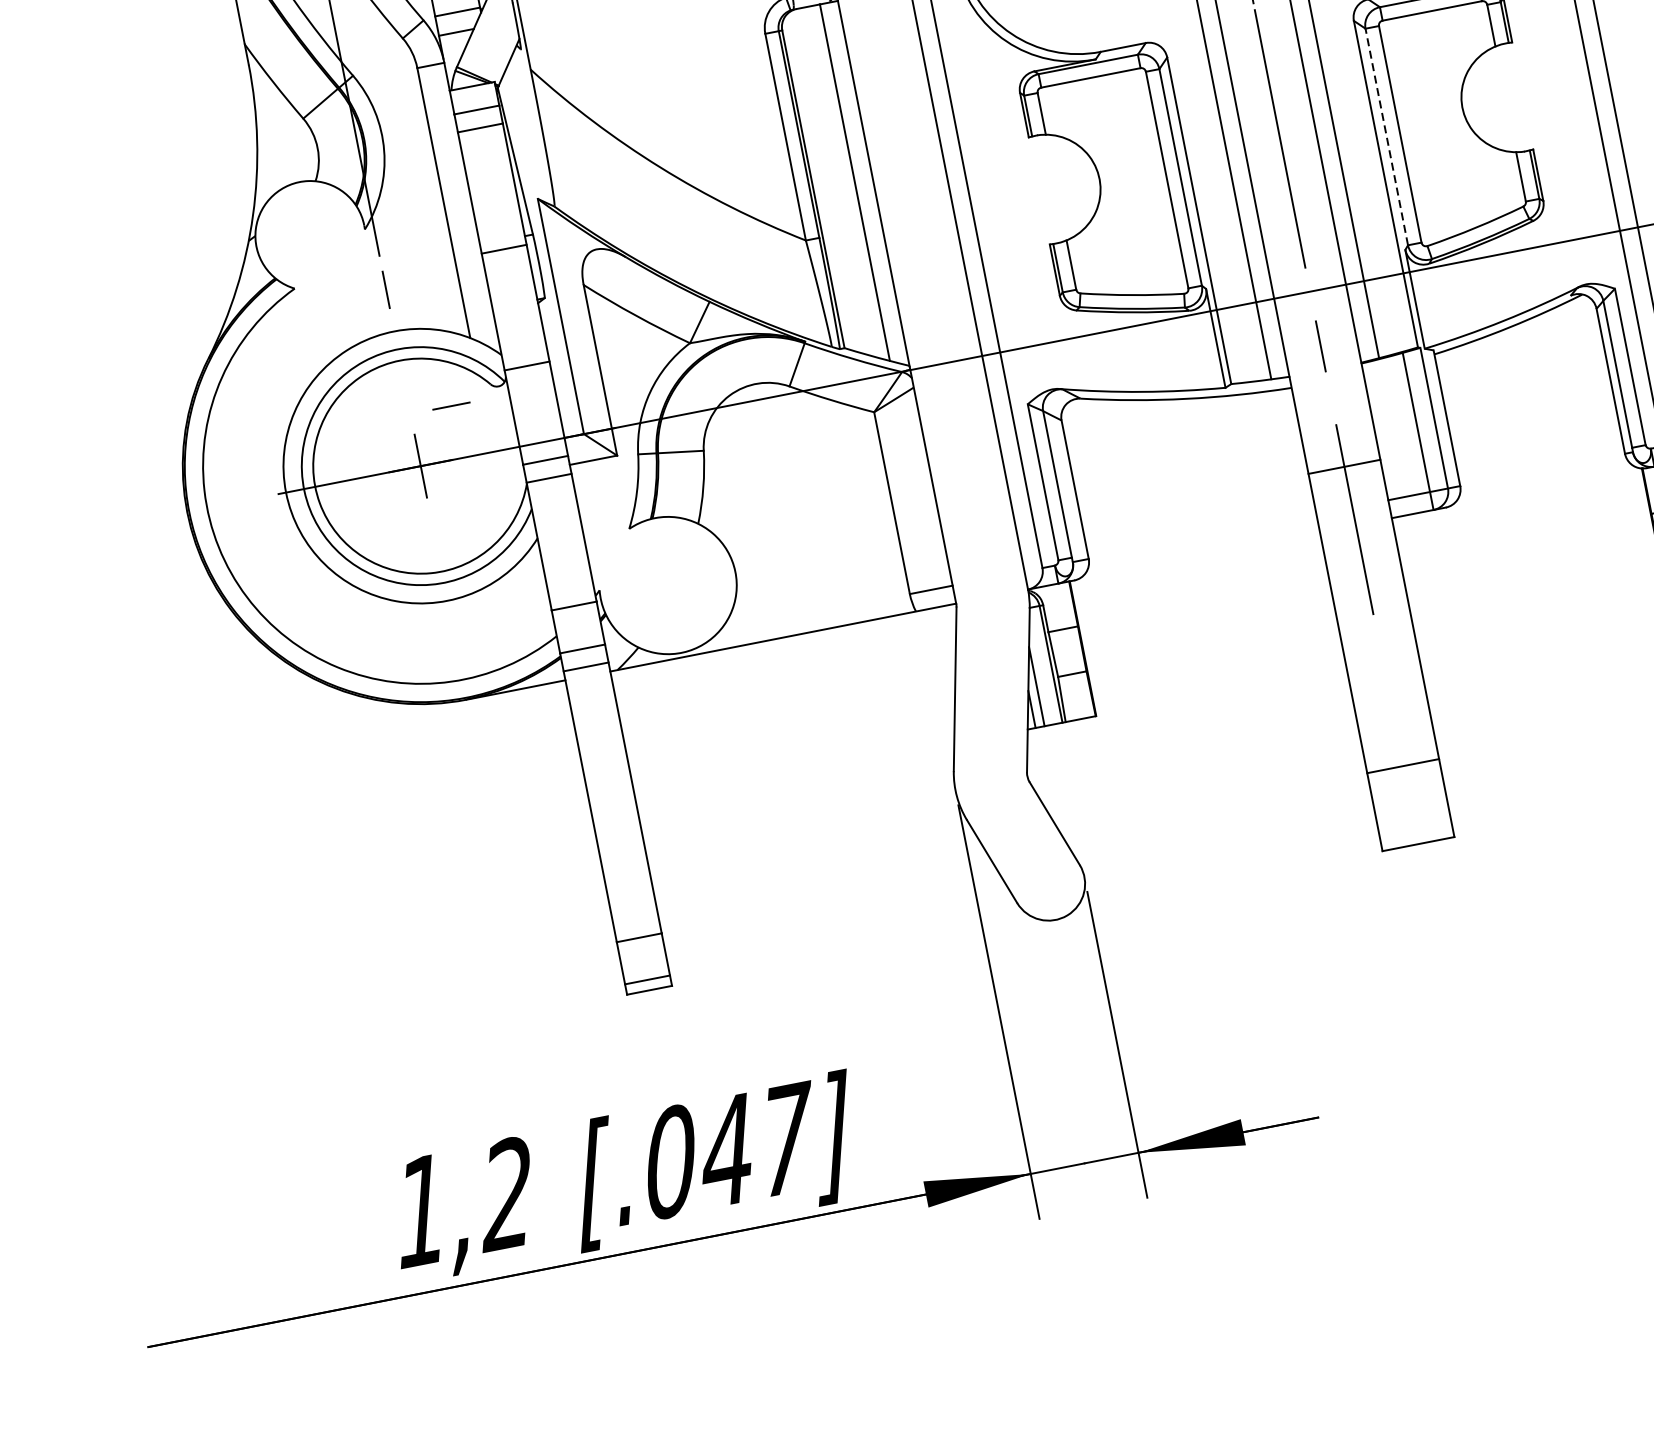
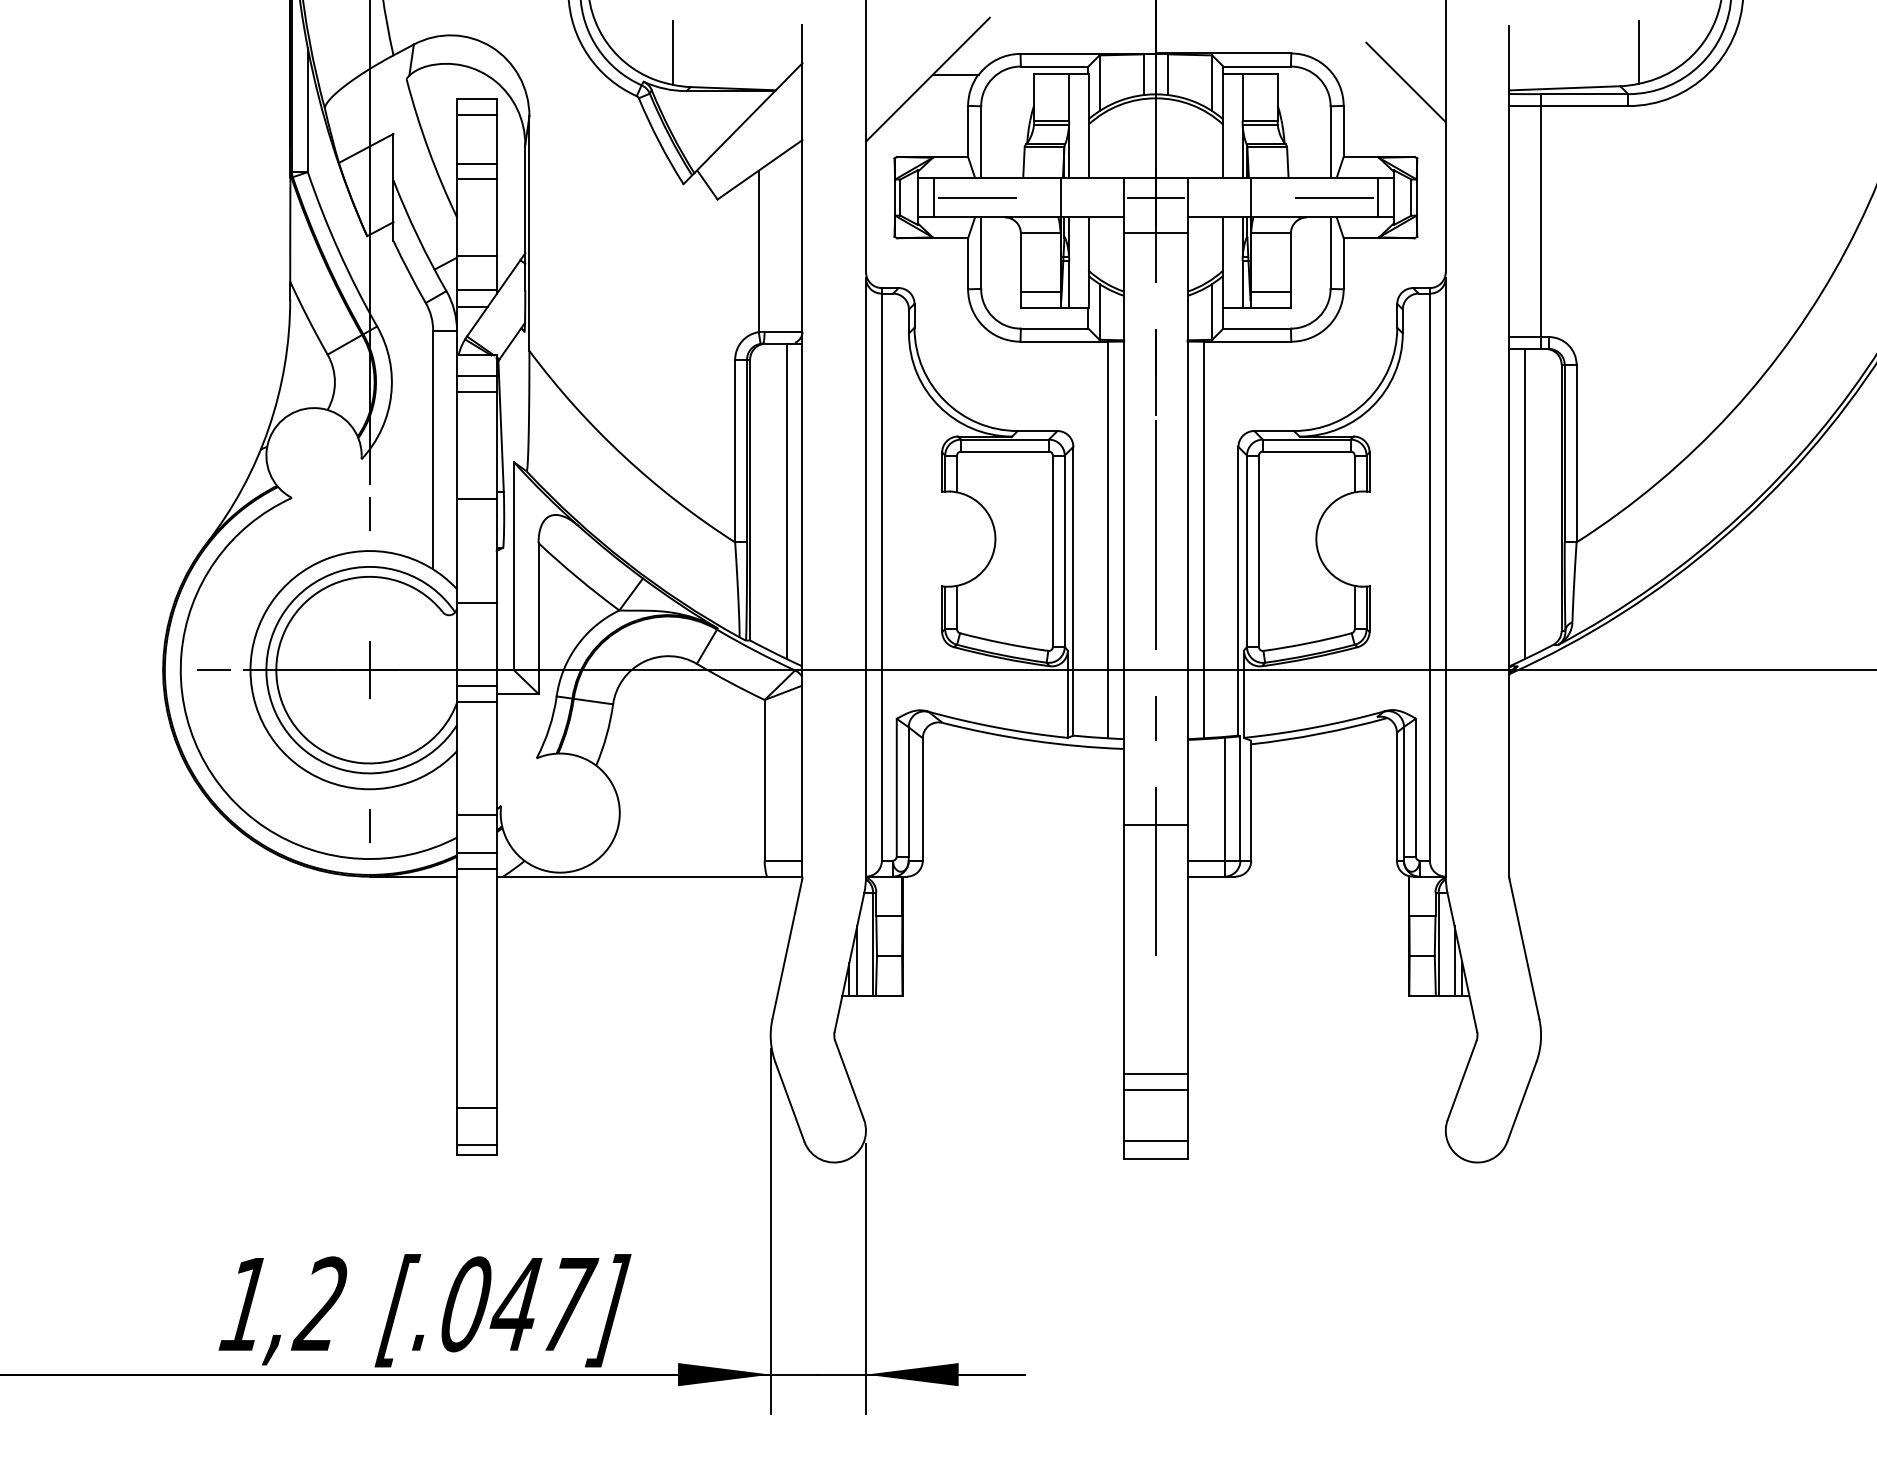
line: (1387, 137) -> (1247, 551), dashed -> solid
line: (451, 405) -> (213, 669), moved
line: (455, 641) -> (369, 825), added
line: (1399, 747) -> (1155, 1073), added
line: (1414, 824) -> (1155, 1141), added

